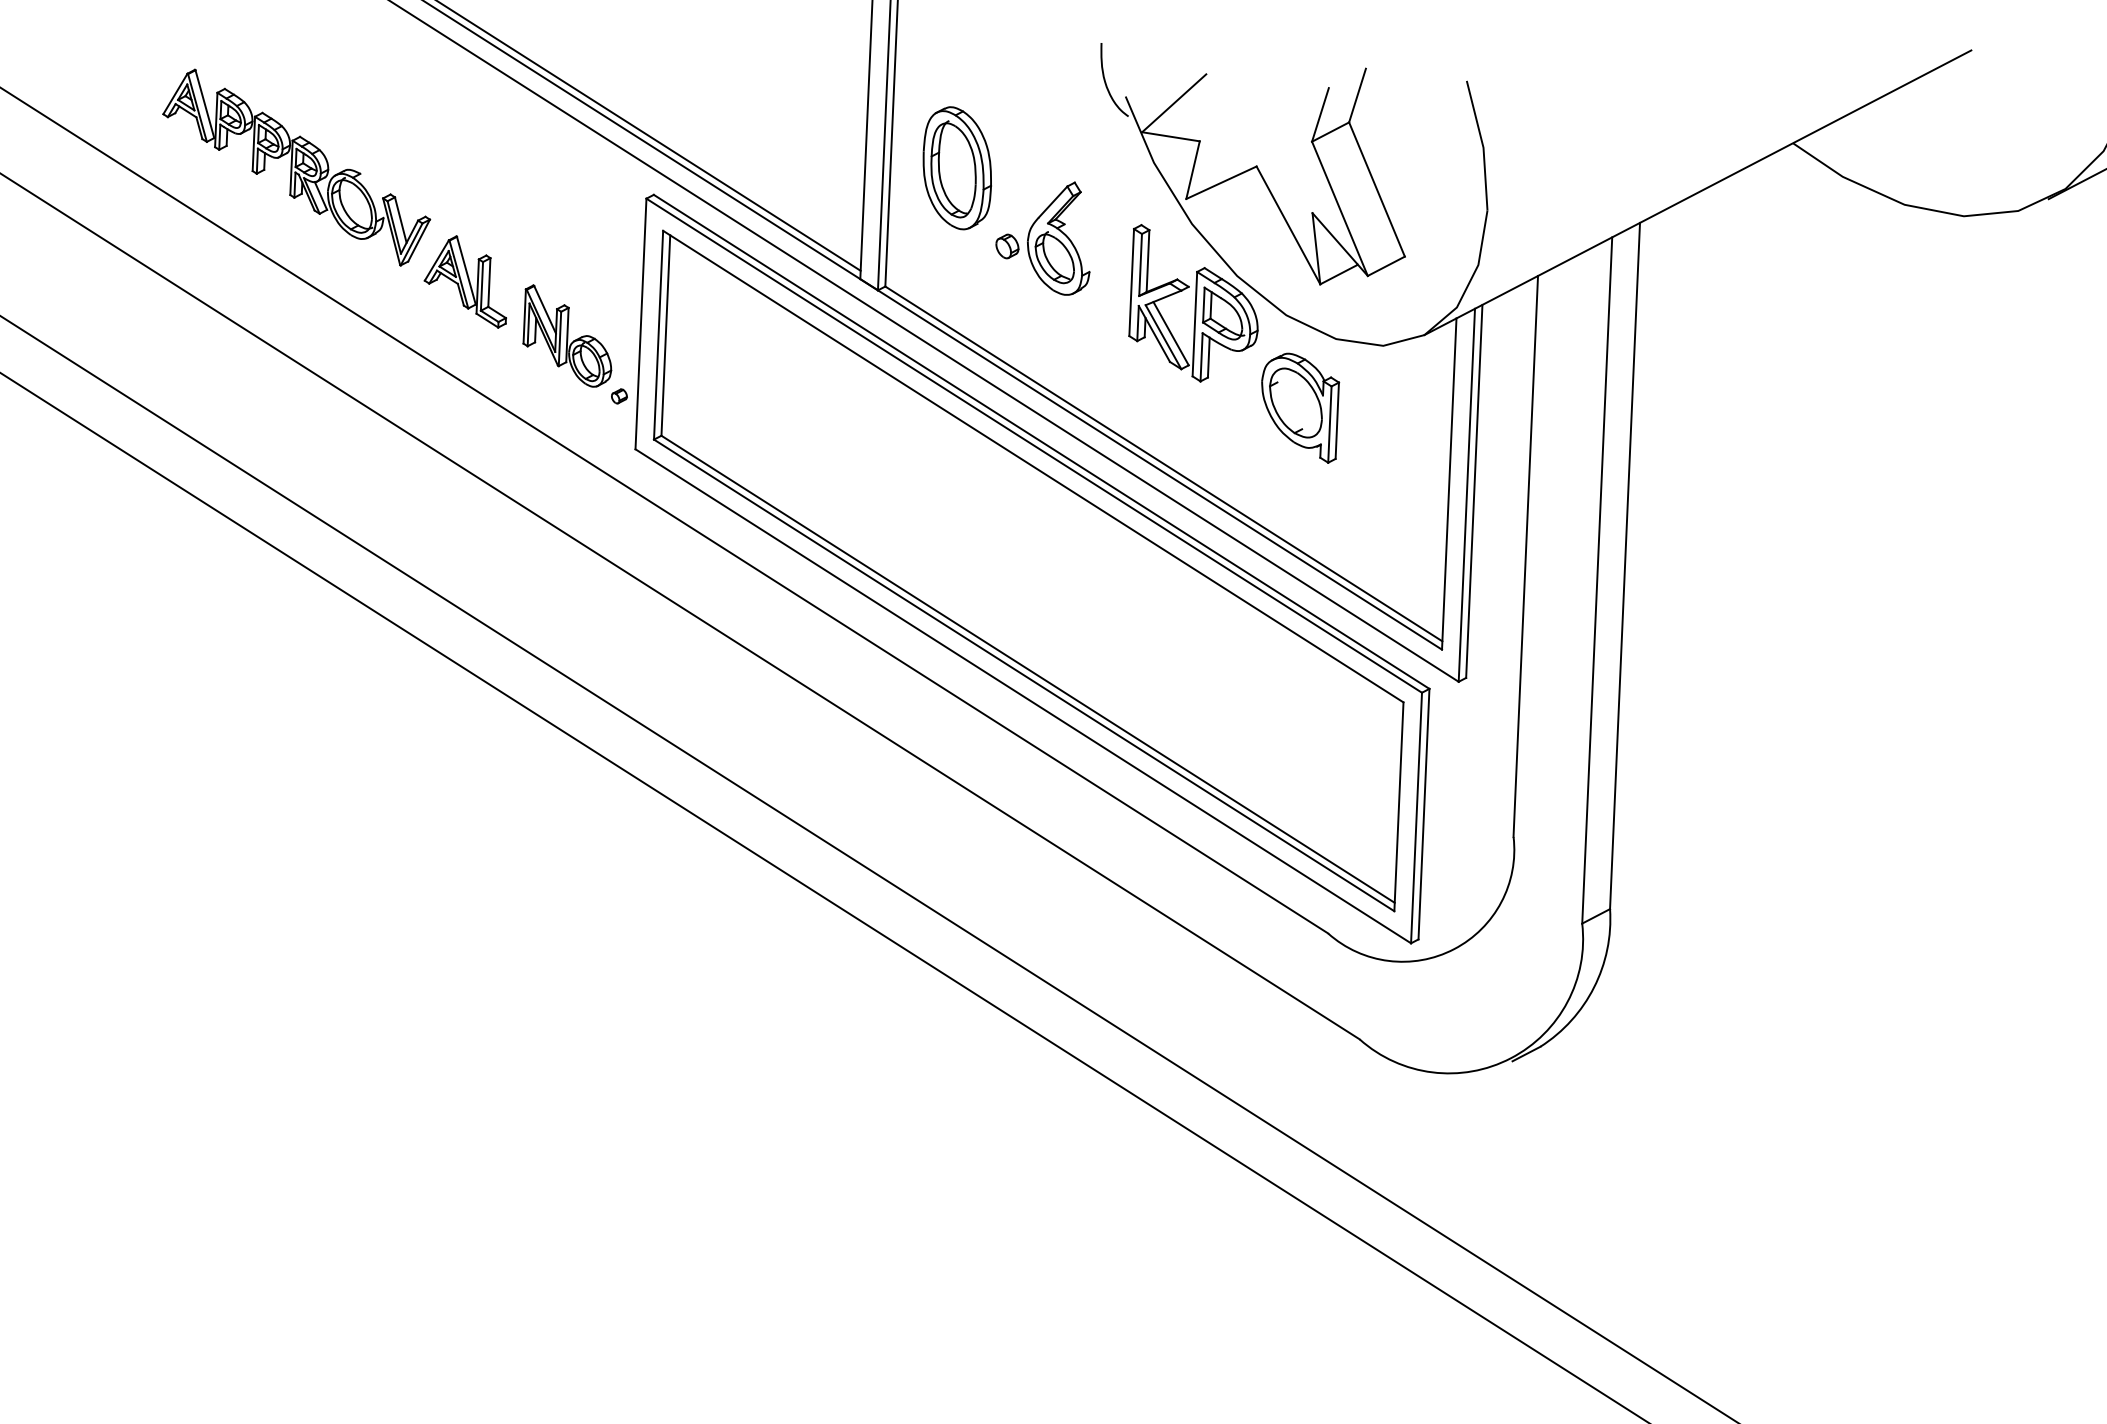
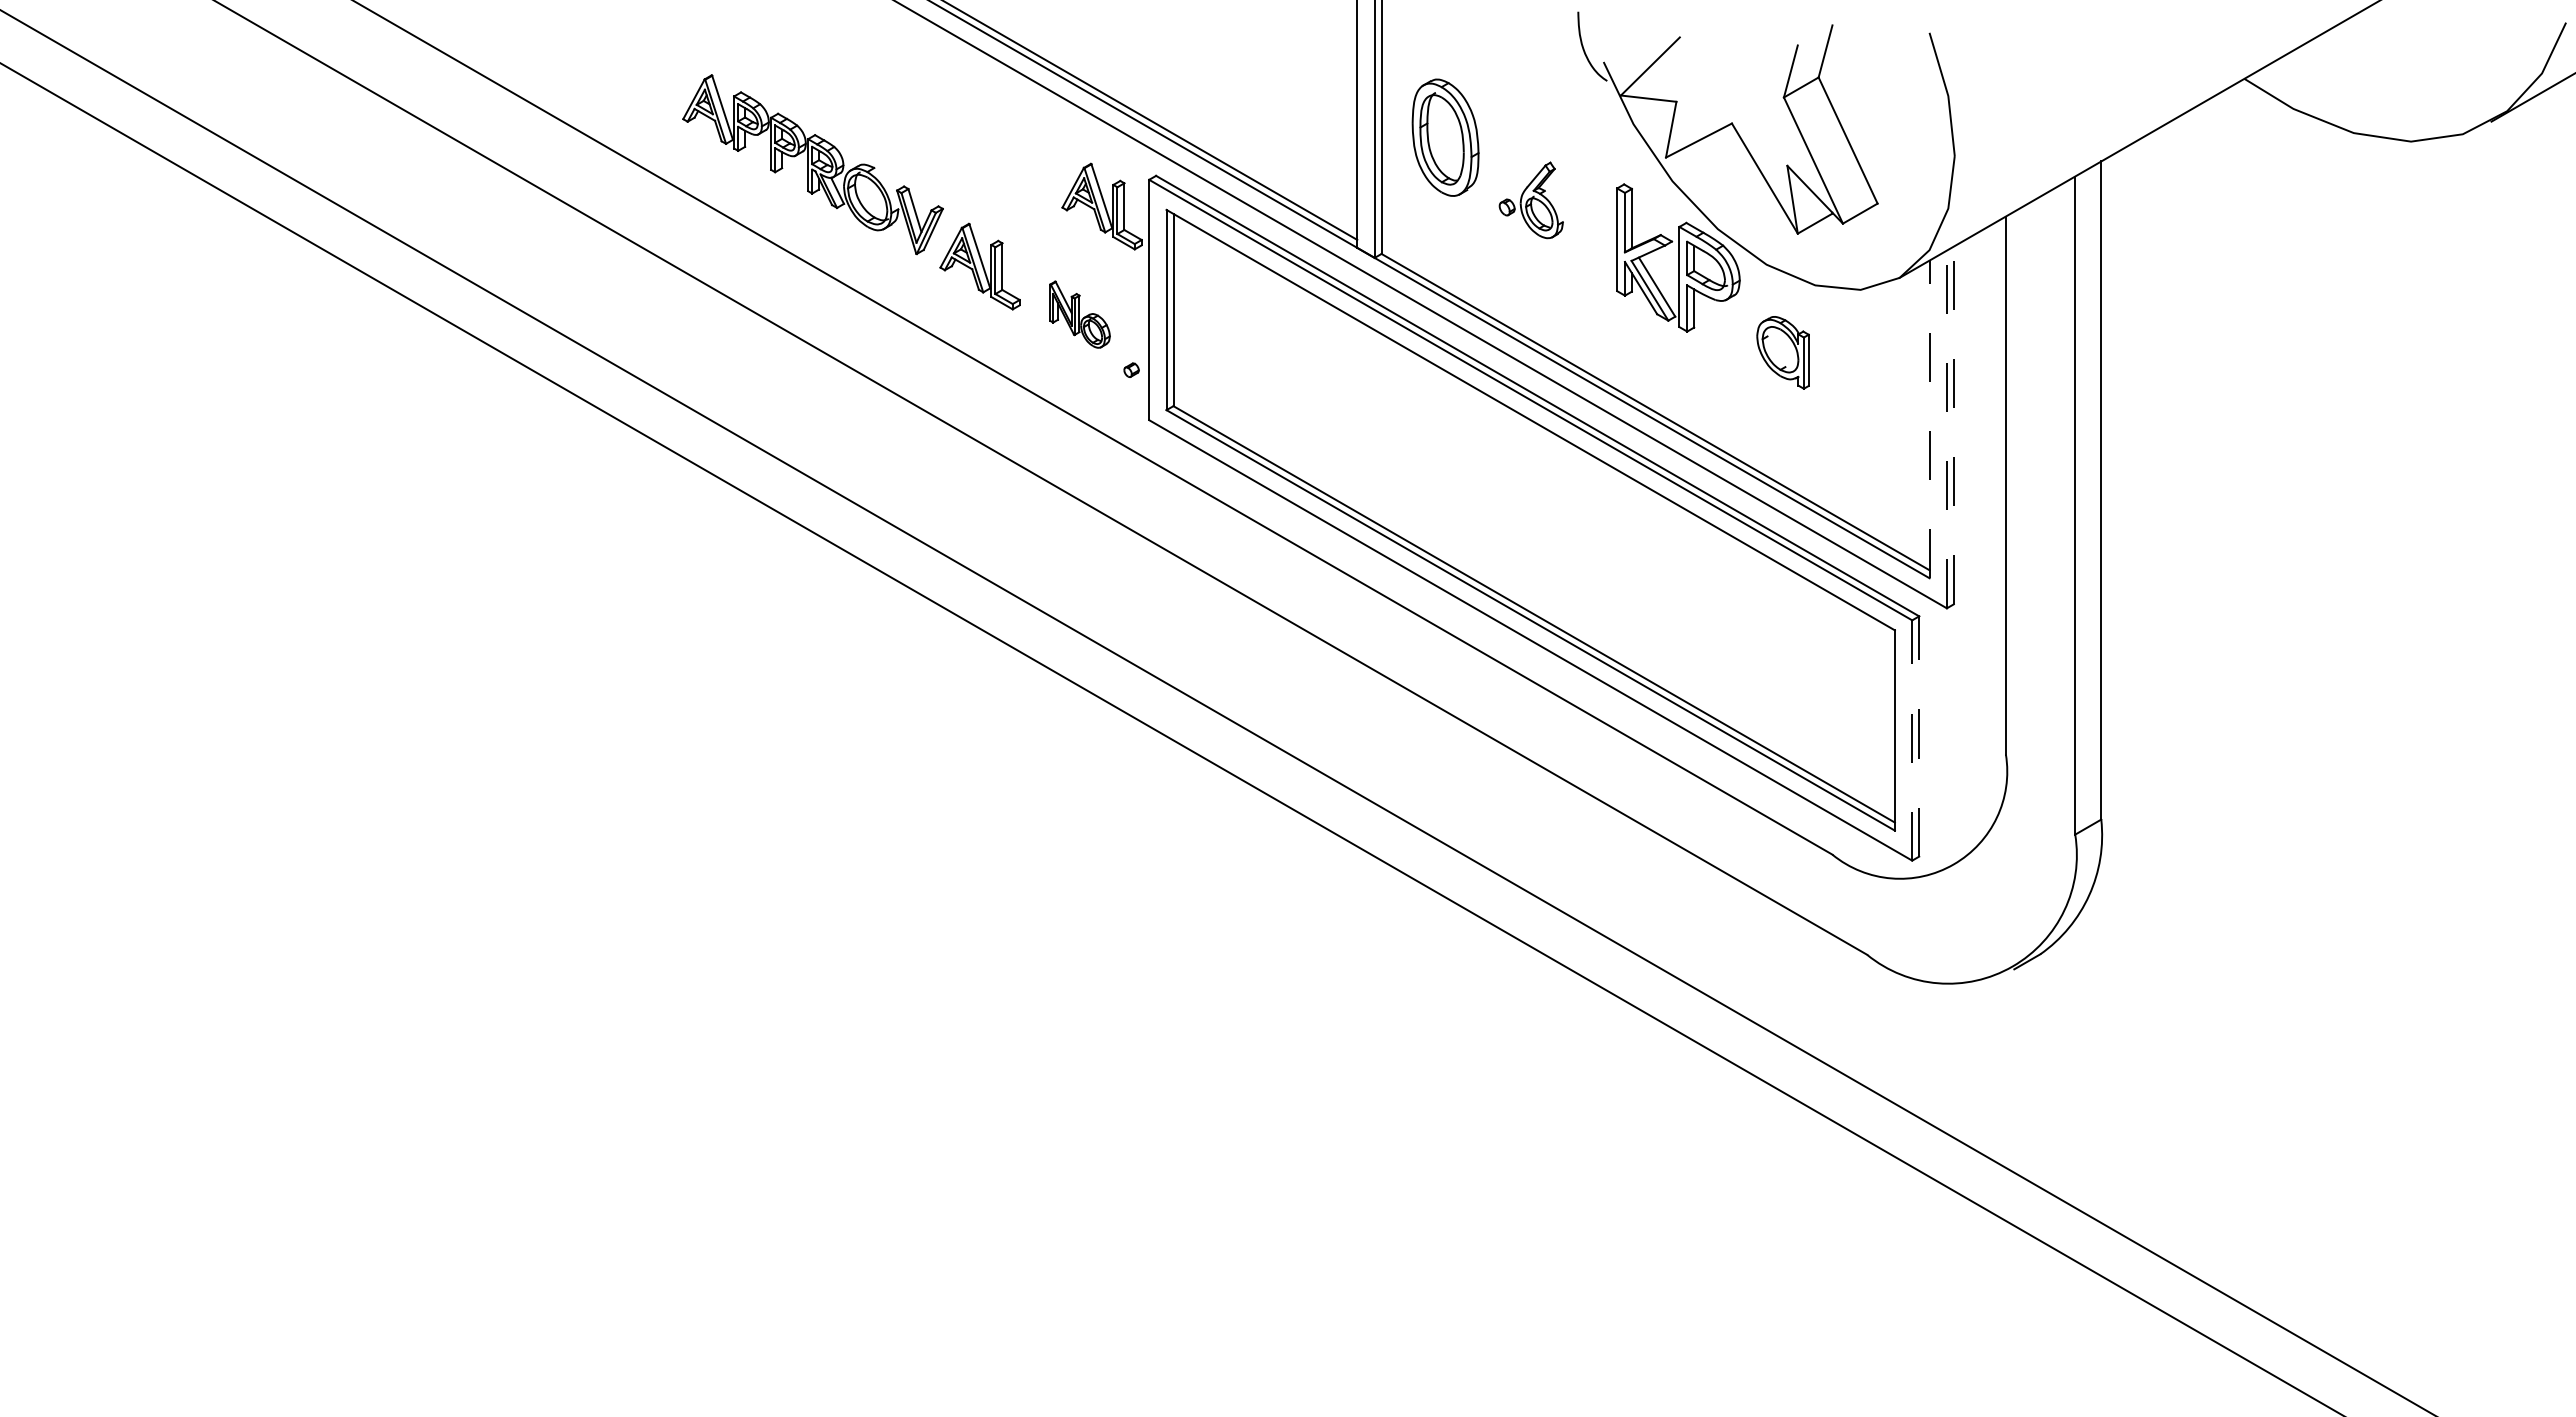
part: (595, 224) -> (1101, 206), added
part: (1044, 237) -> (1531, 200), size x0.7
part: (567, 335) -> (1079, 314), size x0.7
part: (1298, 407) -> (1782, 352), size x0.7
line: (1449, 484) -> (1929, 419), solid -> dashed
line: (1473, 491) -> (1953, 425), solid -> dashed
line: (1466, 495) -> (1946, 429), solid -> dashed
line: (1424, 813) -> (1919, 735), solid -> dashed
line: (1416, 818) -> (1912, 740), solid -> dashed

